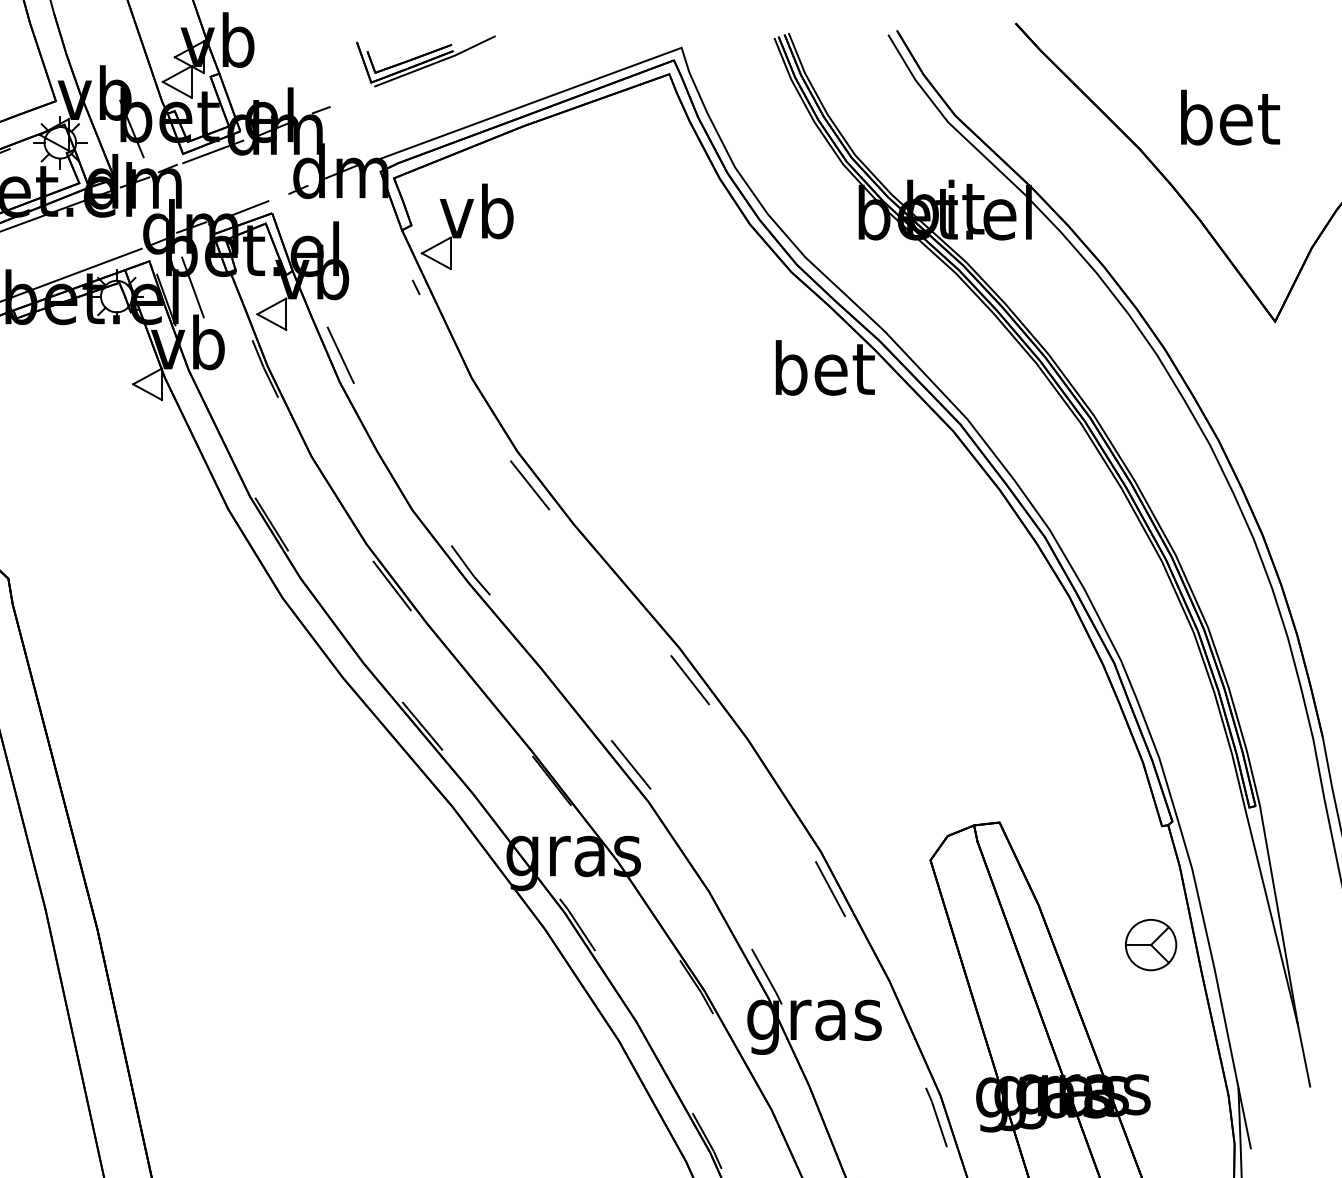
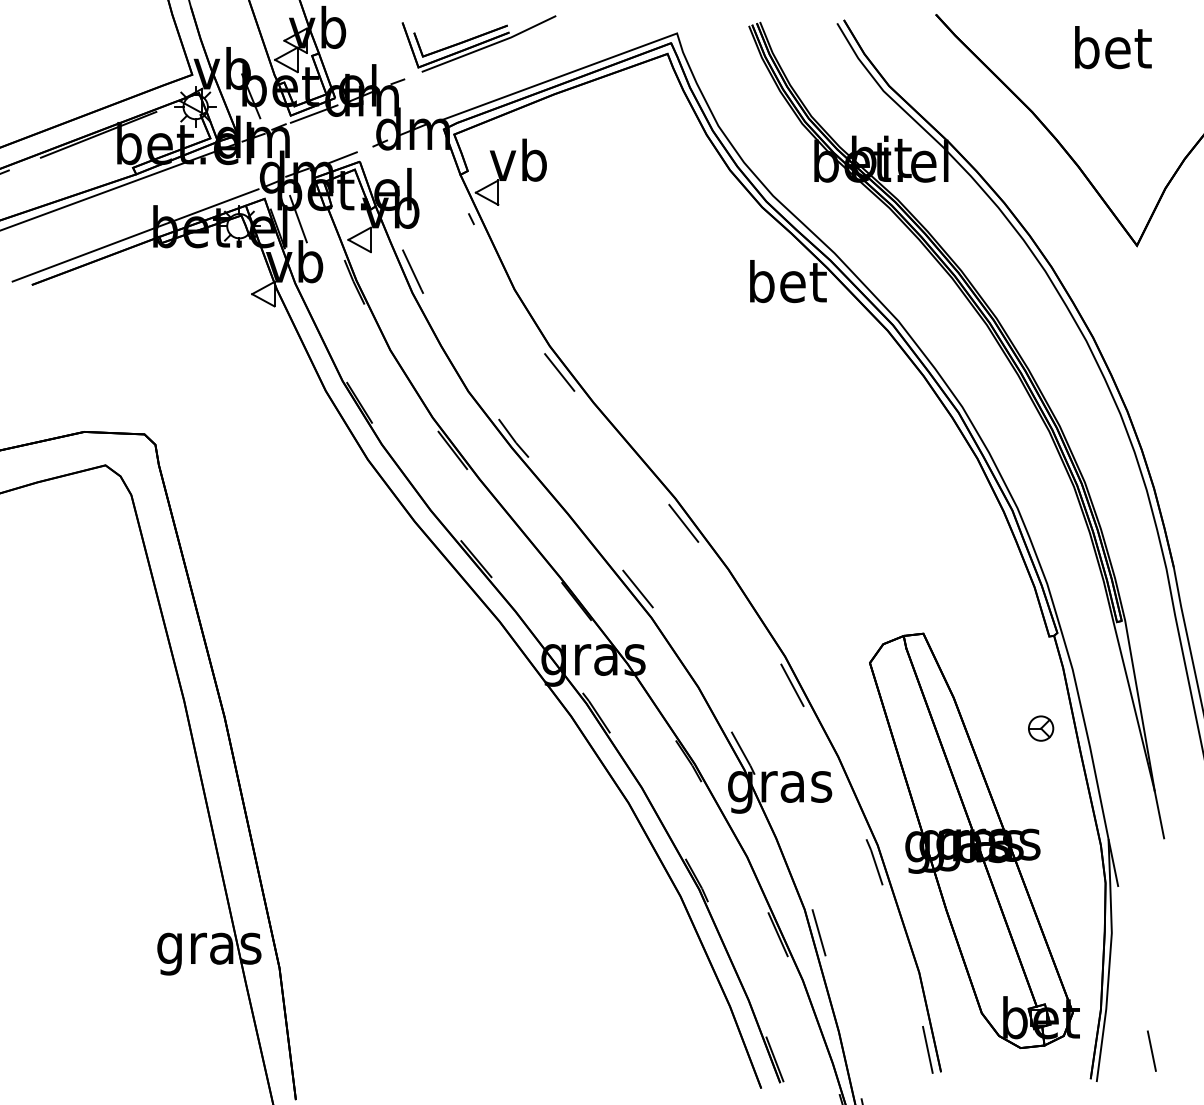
part: (425, 60) -> (478, 43), size x1.43
text: (1230, 117) -> (1113, 47), moved
part: (1151, 944) -> (1041, 728), size x0.62

